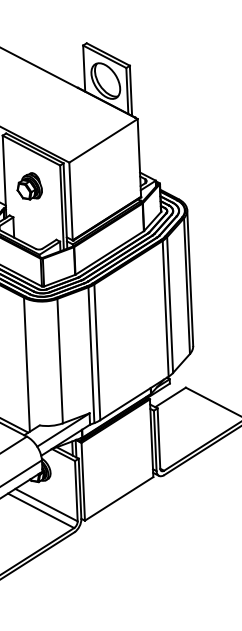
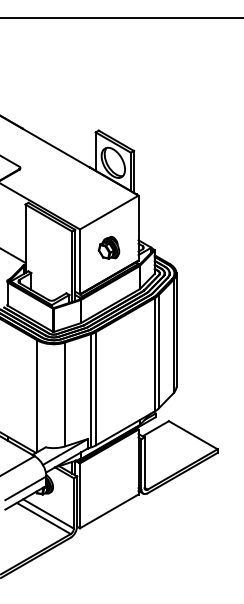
part: (28, 186) -> (108, 247), moved

